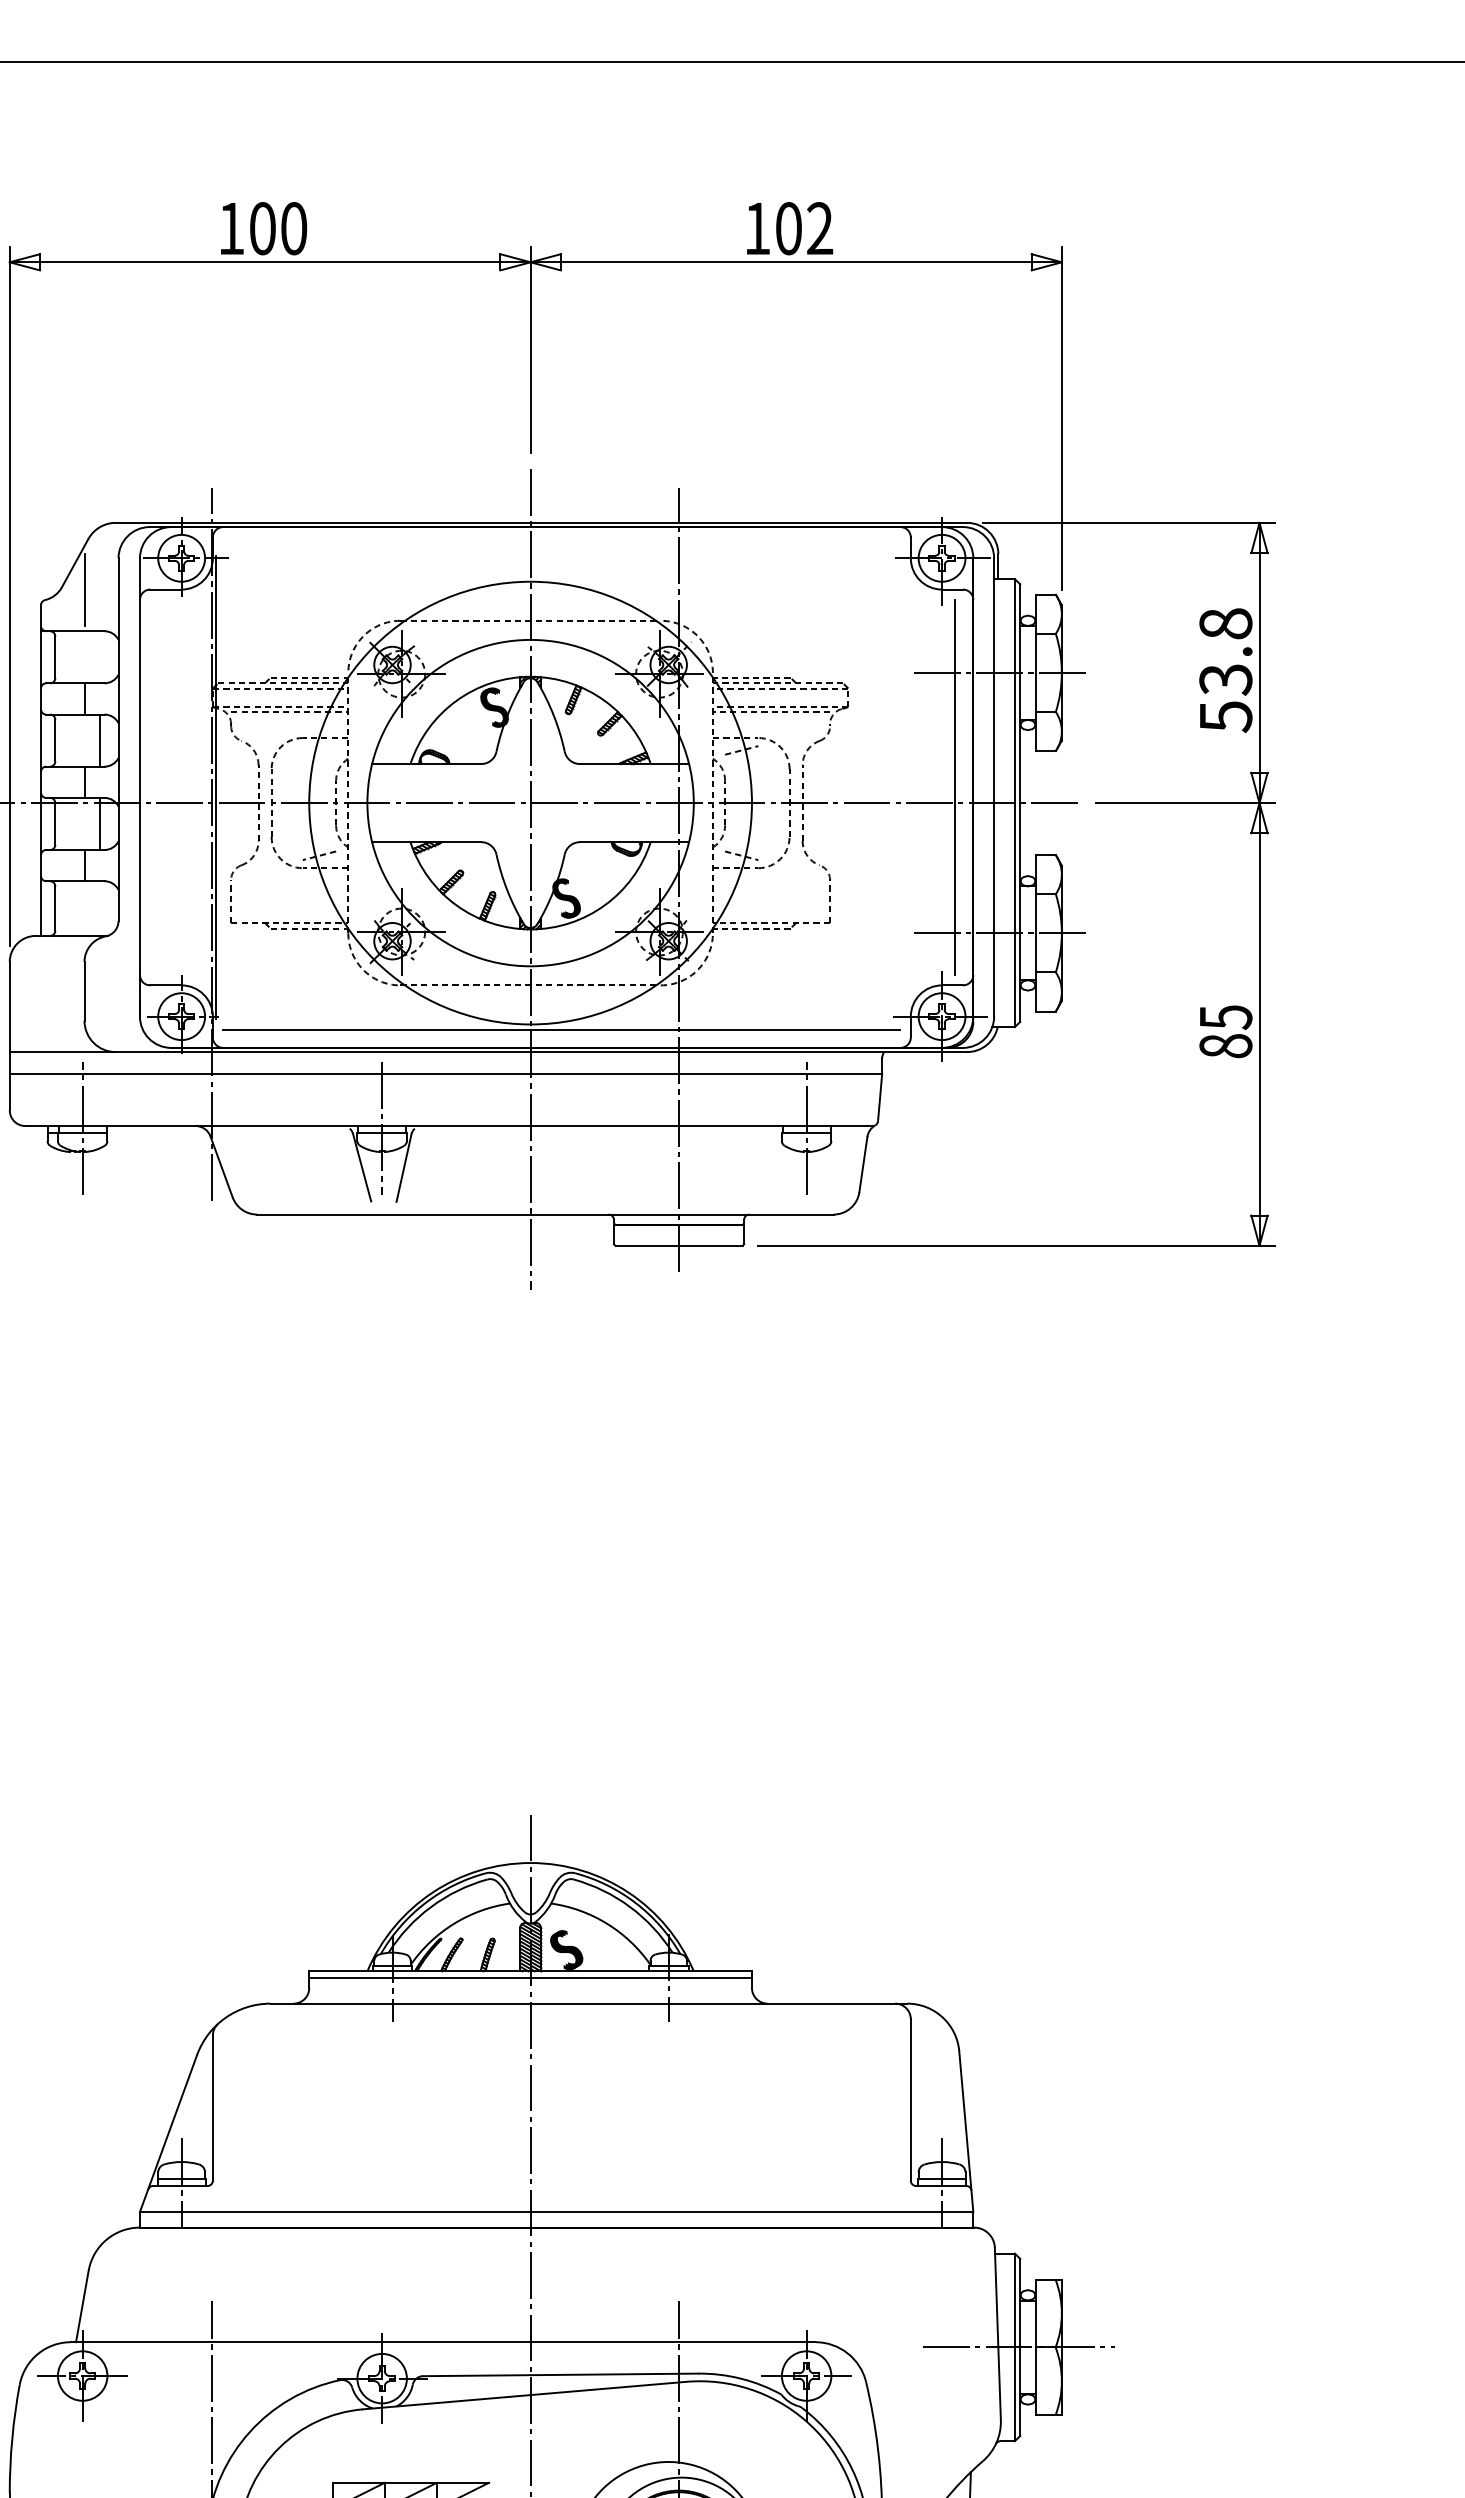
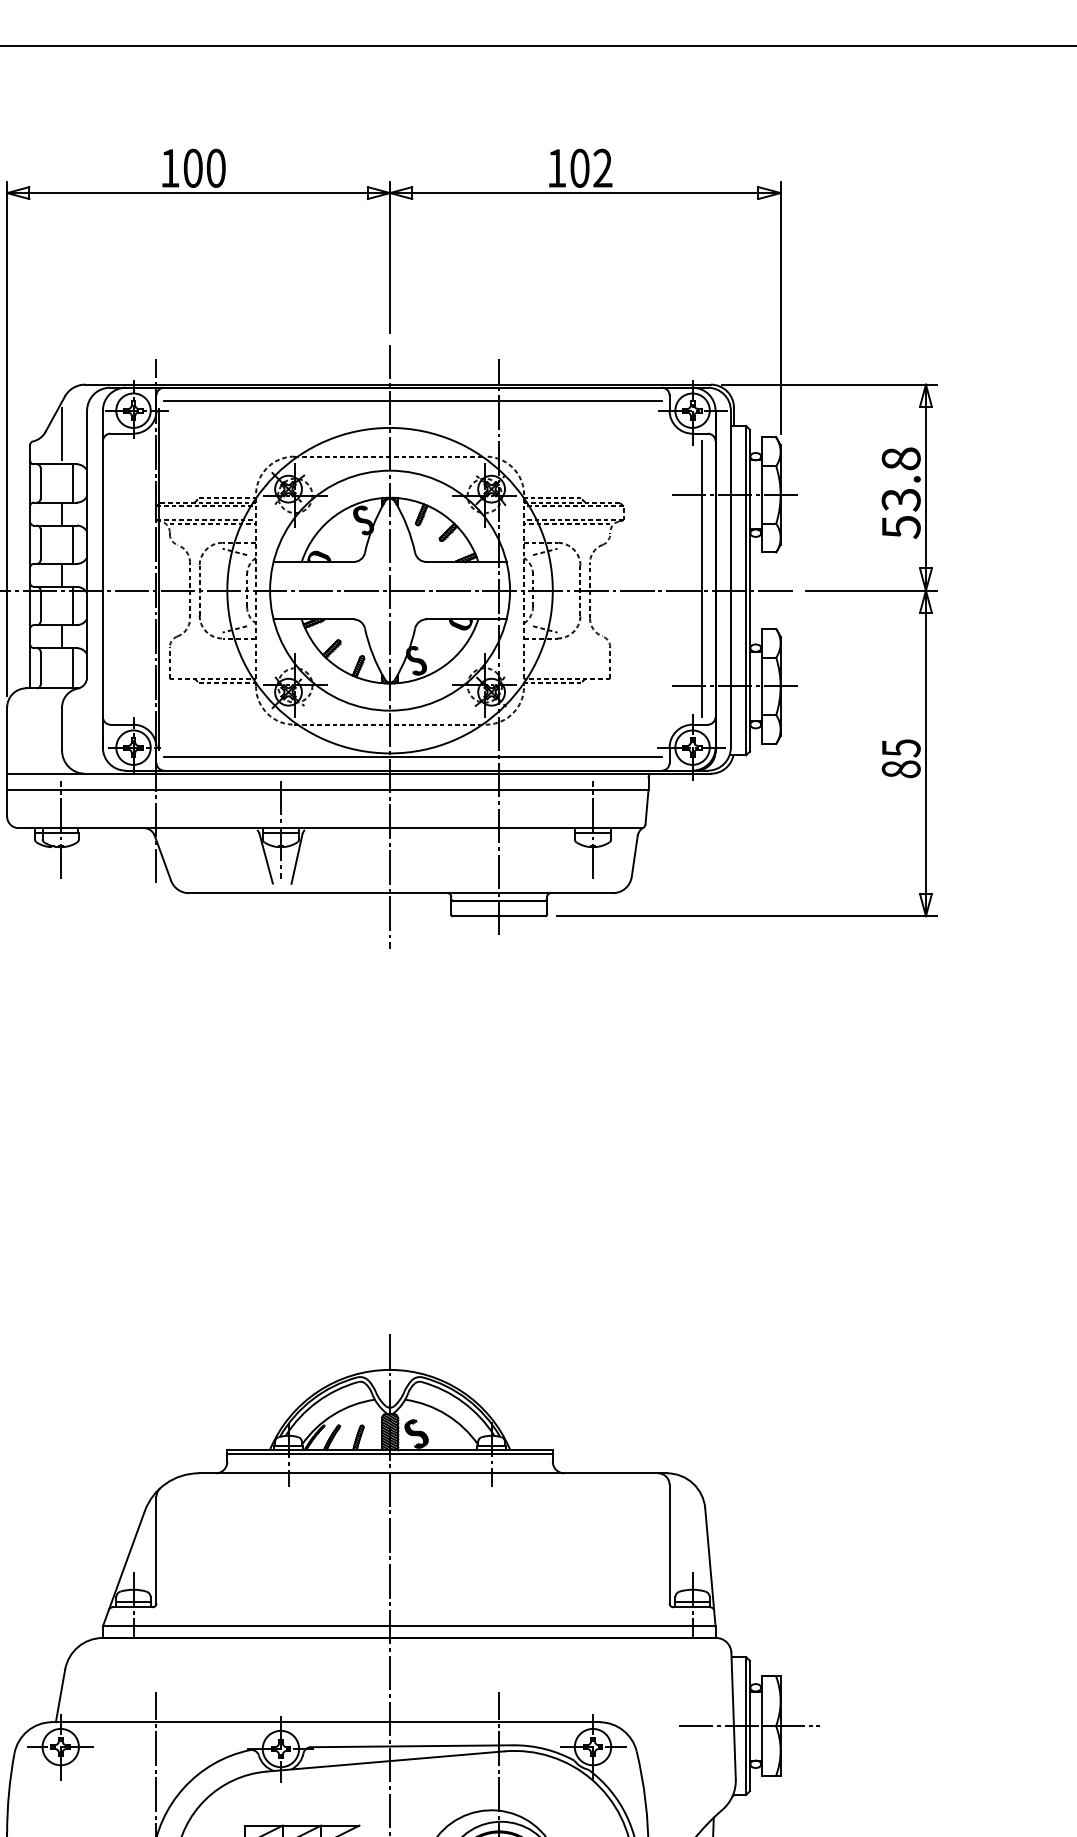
line: (561, 545) -> (412, 401), added
line: (99, 657) -> (73, 483), added
line: (319, 750) -> (234, 552), added
line: (99, 908) -> (73, 668), added

